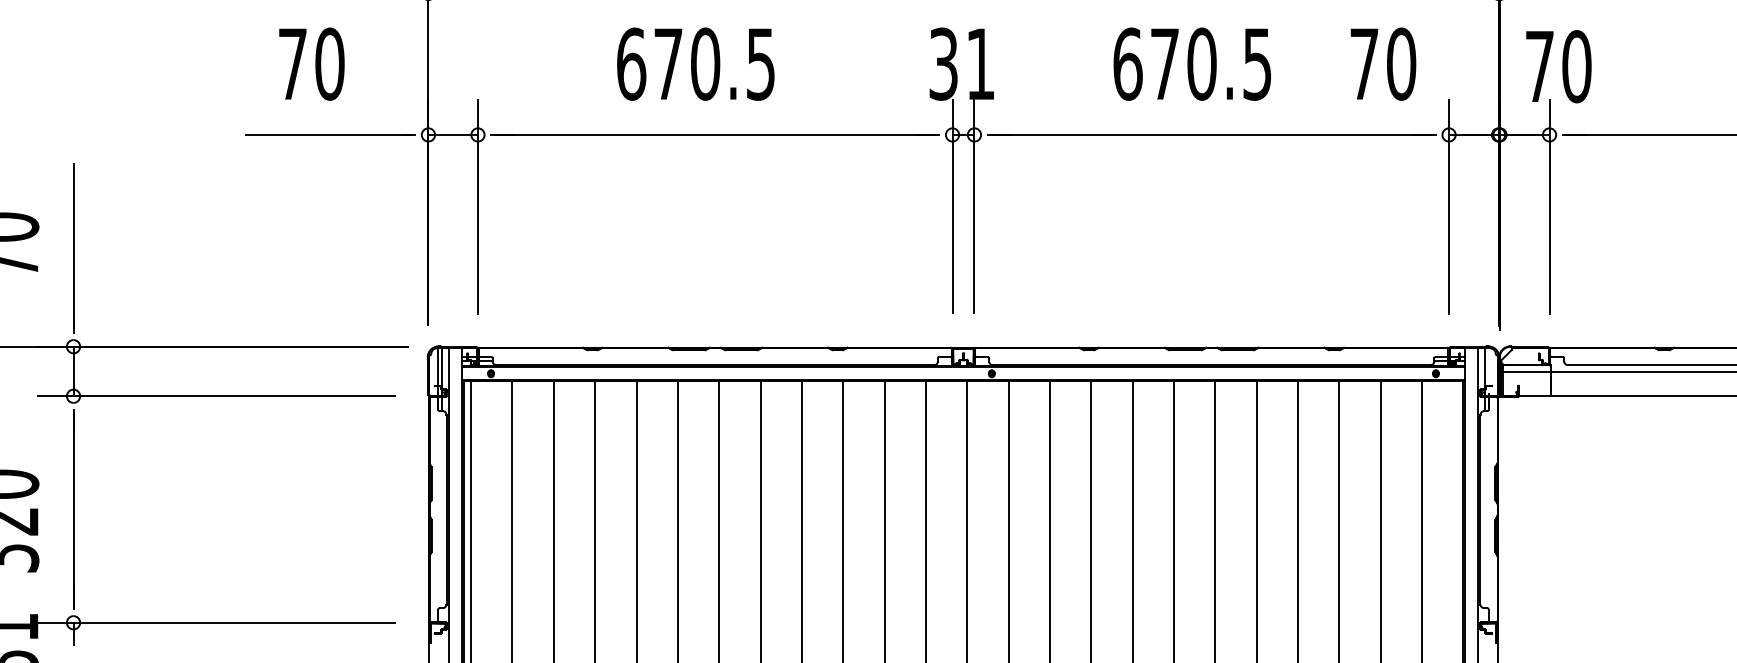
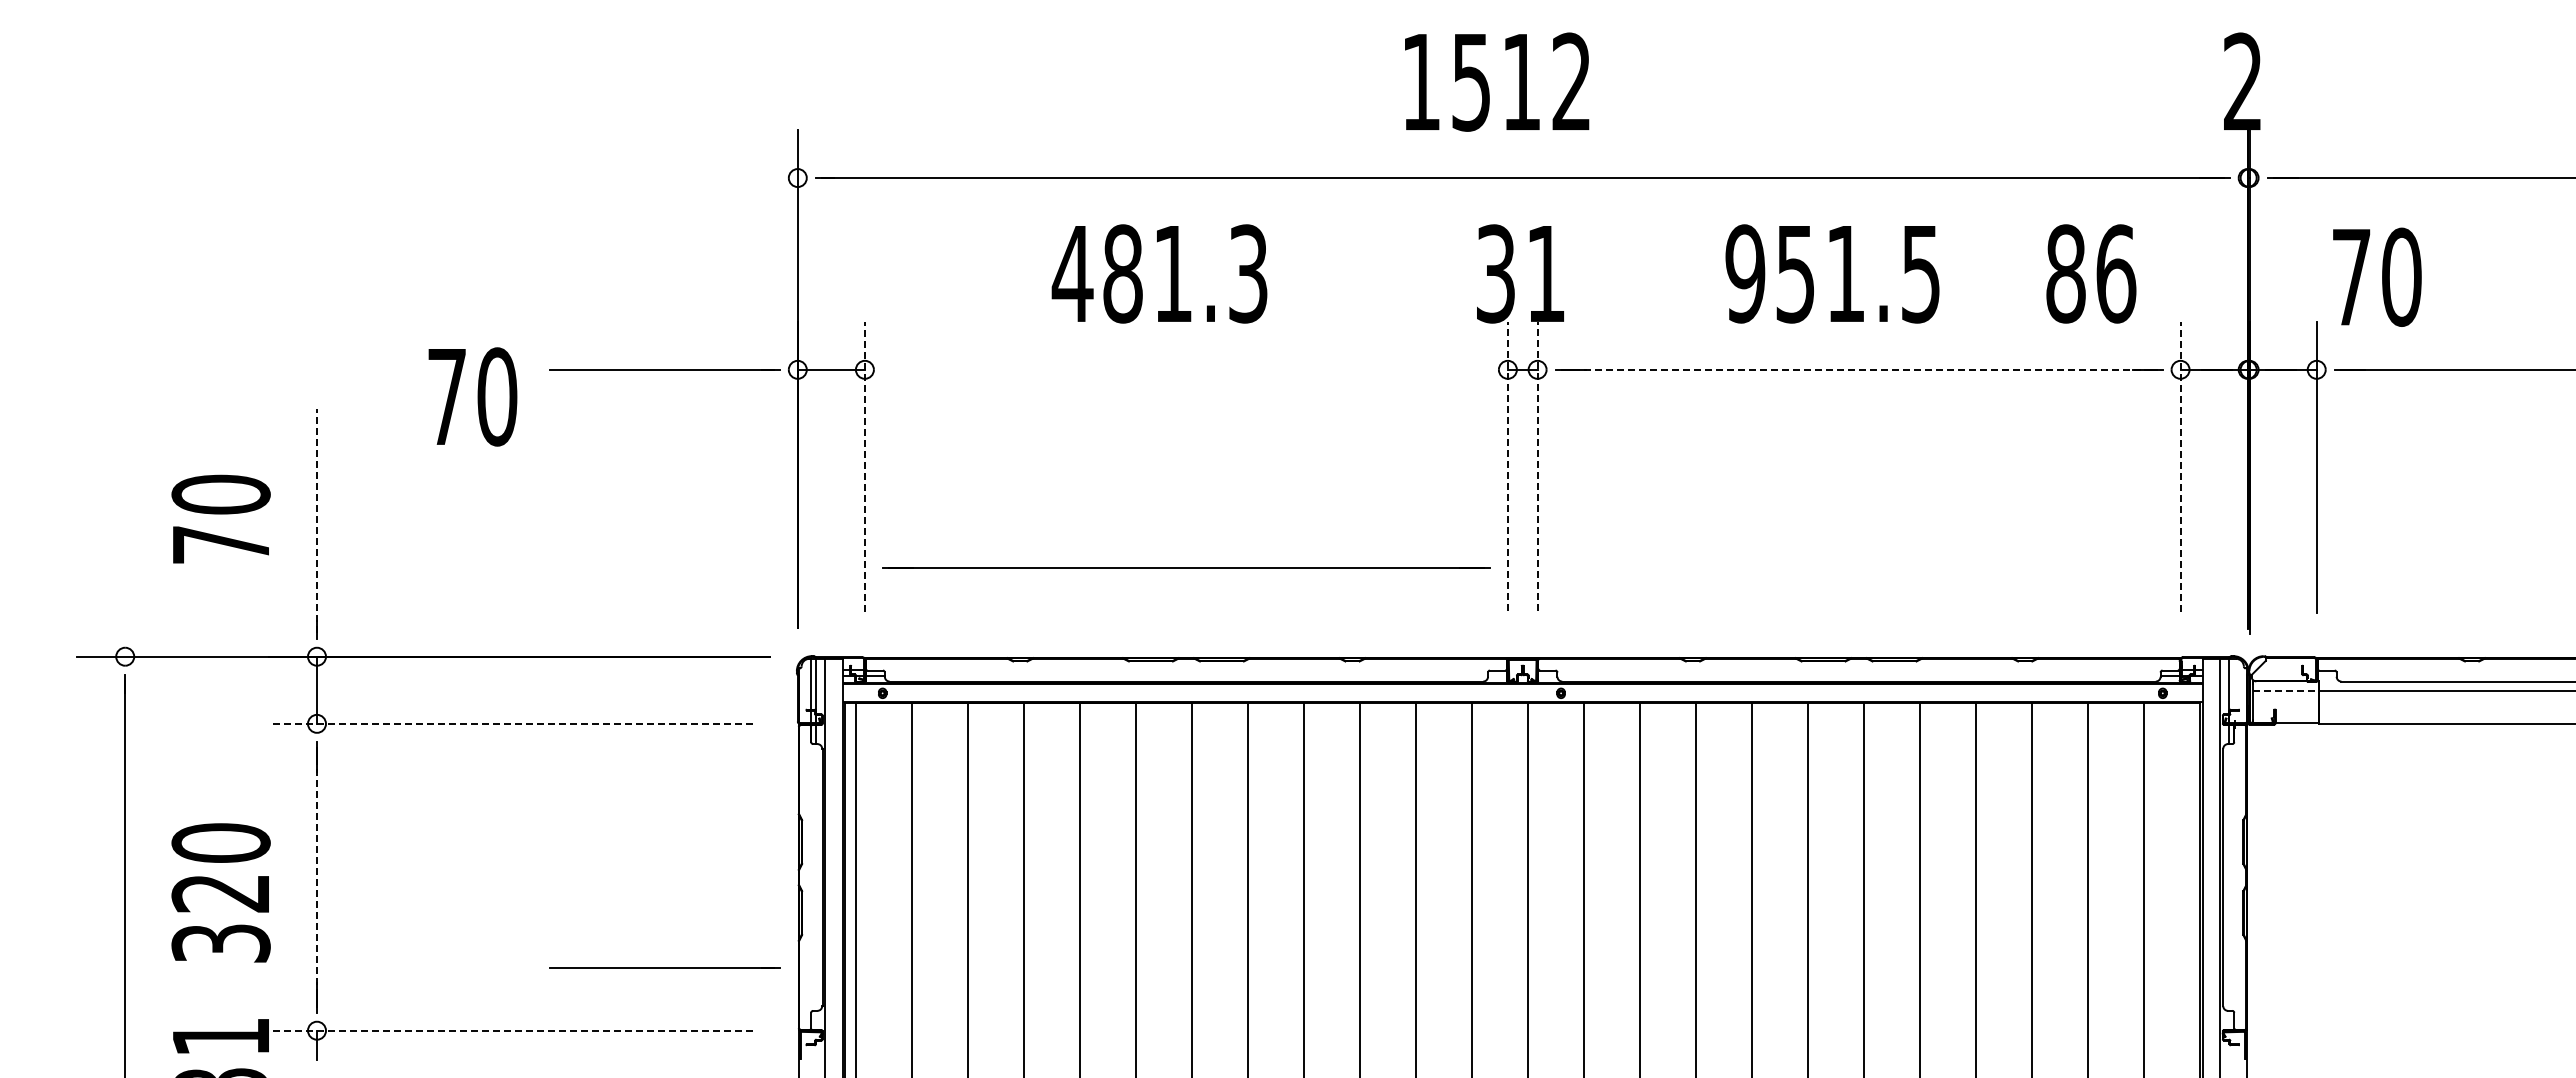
text: (311, 63) -> (472, 396), moved
text: (695, 63) -> (1159, 273), 670.5 -> 481.3
text: (1164, 63) -> (1795, 273), 670.5 -> 951.5
text: (1383, 63) -> (2091, 273), 70 -> 86
text: (1558, 66) -> (2377, 276), moved
line: (715, 134) -> (1186, 567), moved
line: (1212, 134) -> (1859, 369), solid -> dashed
line: (477, 206) -> (864, 466), solid -> dashed
line: (952, 206) -> (1507, 466), solid -> dashed
line: (974, 206) -> (1537, 466), solid -> dashed
line: (1449, 206) -> (2180, 466), solid -> dashed
line: (73, 246) -> (317, 521), solid -> dashed
line: (1527, 372) -> (2286, 691), solid -> dashed
line: (216, 396) -> (510, 723), solid -> dashed
line: (73, 508) -> (317, 876), solid -> dashed
line: (330, 576) -> (664, 967), added
line: (216, 622) -> (510, 1030), solid -> dashed

